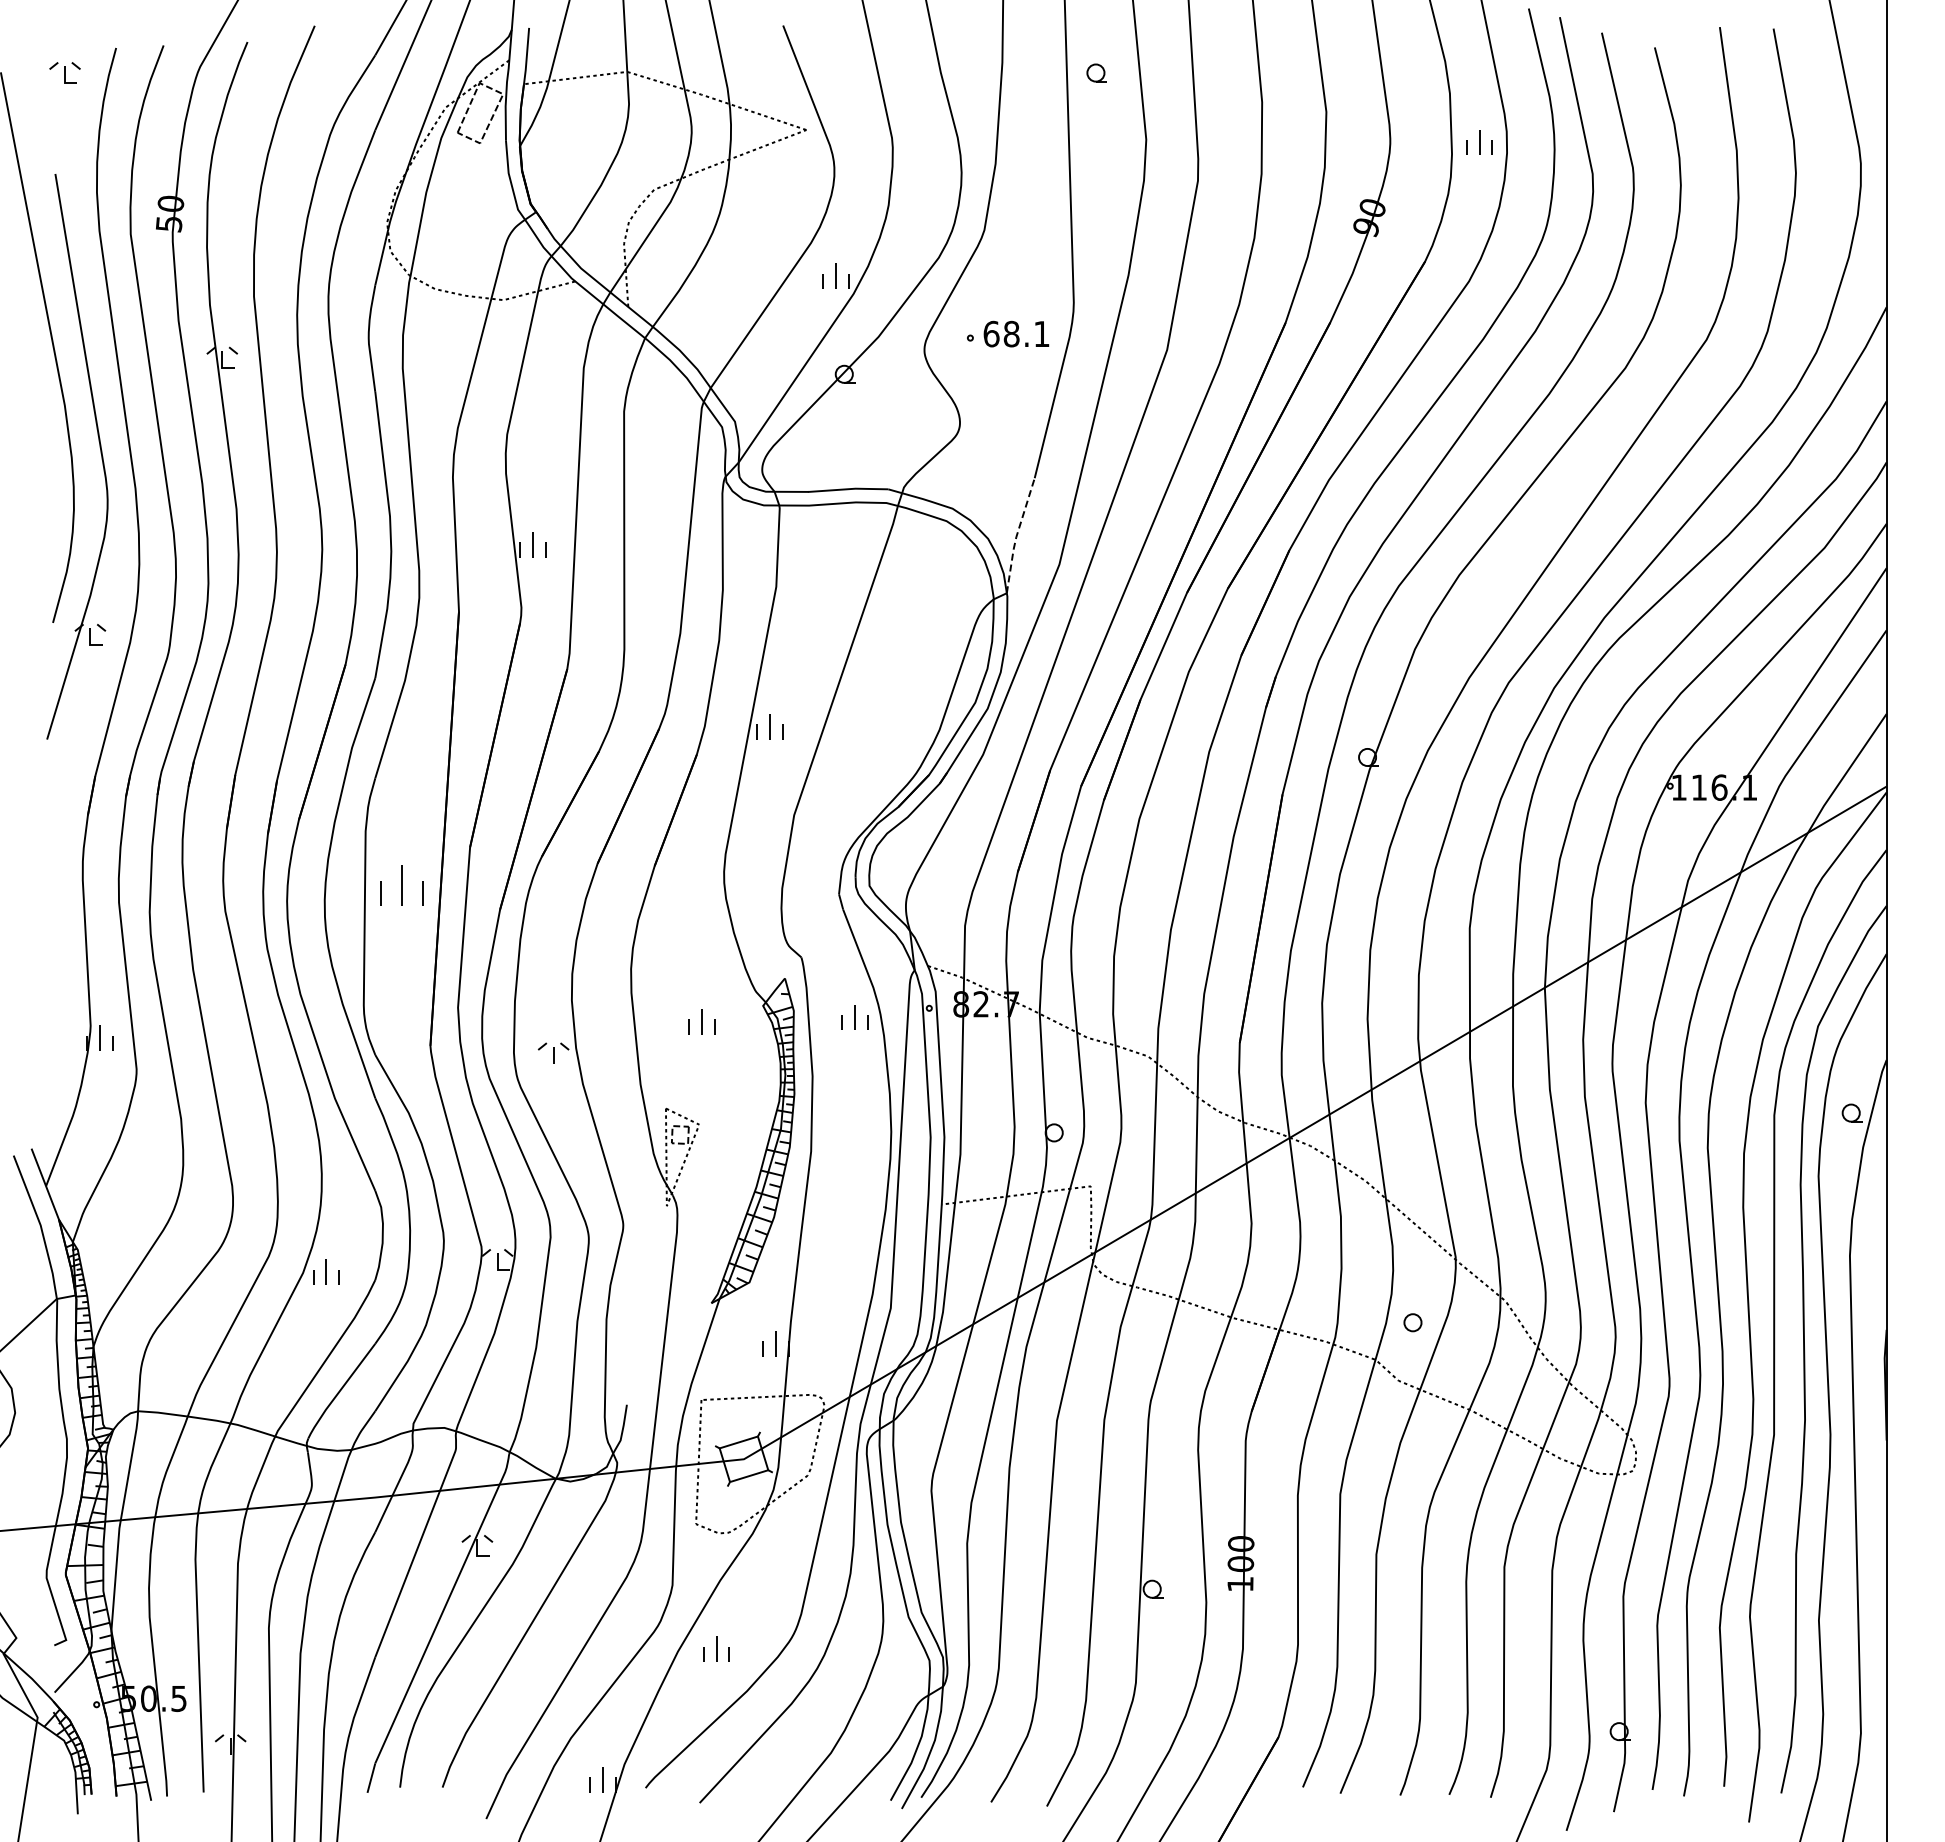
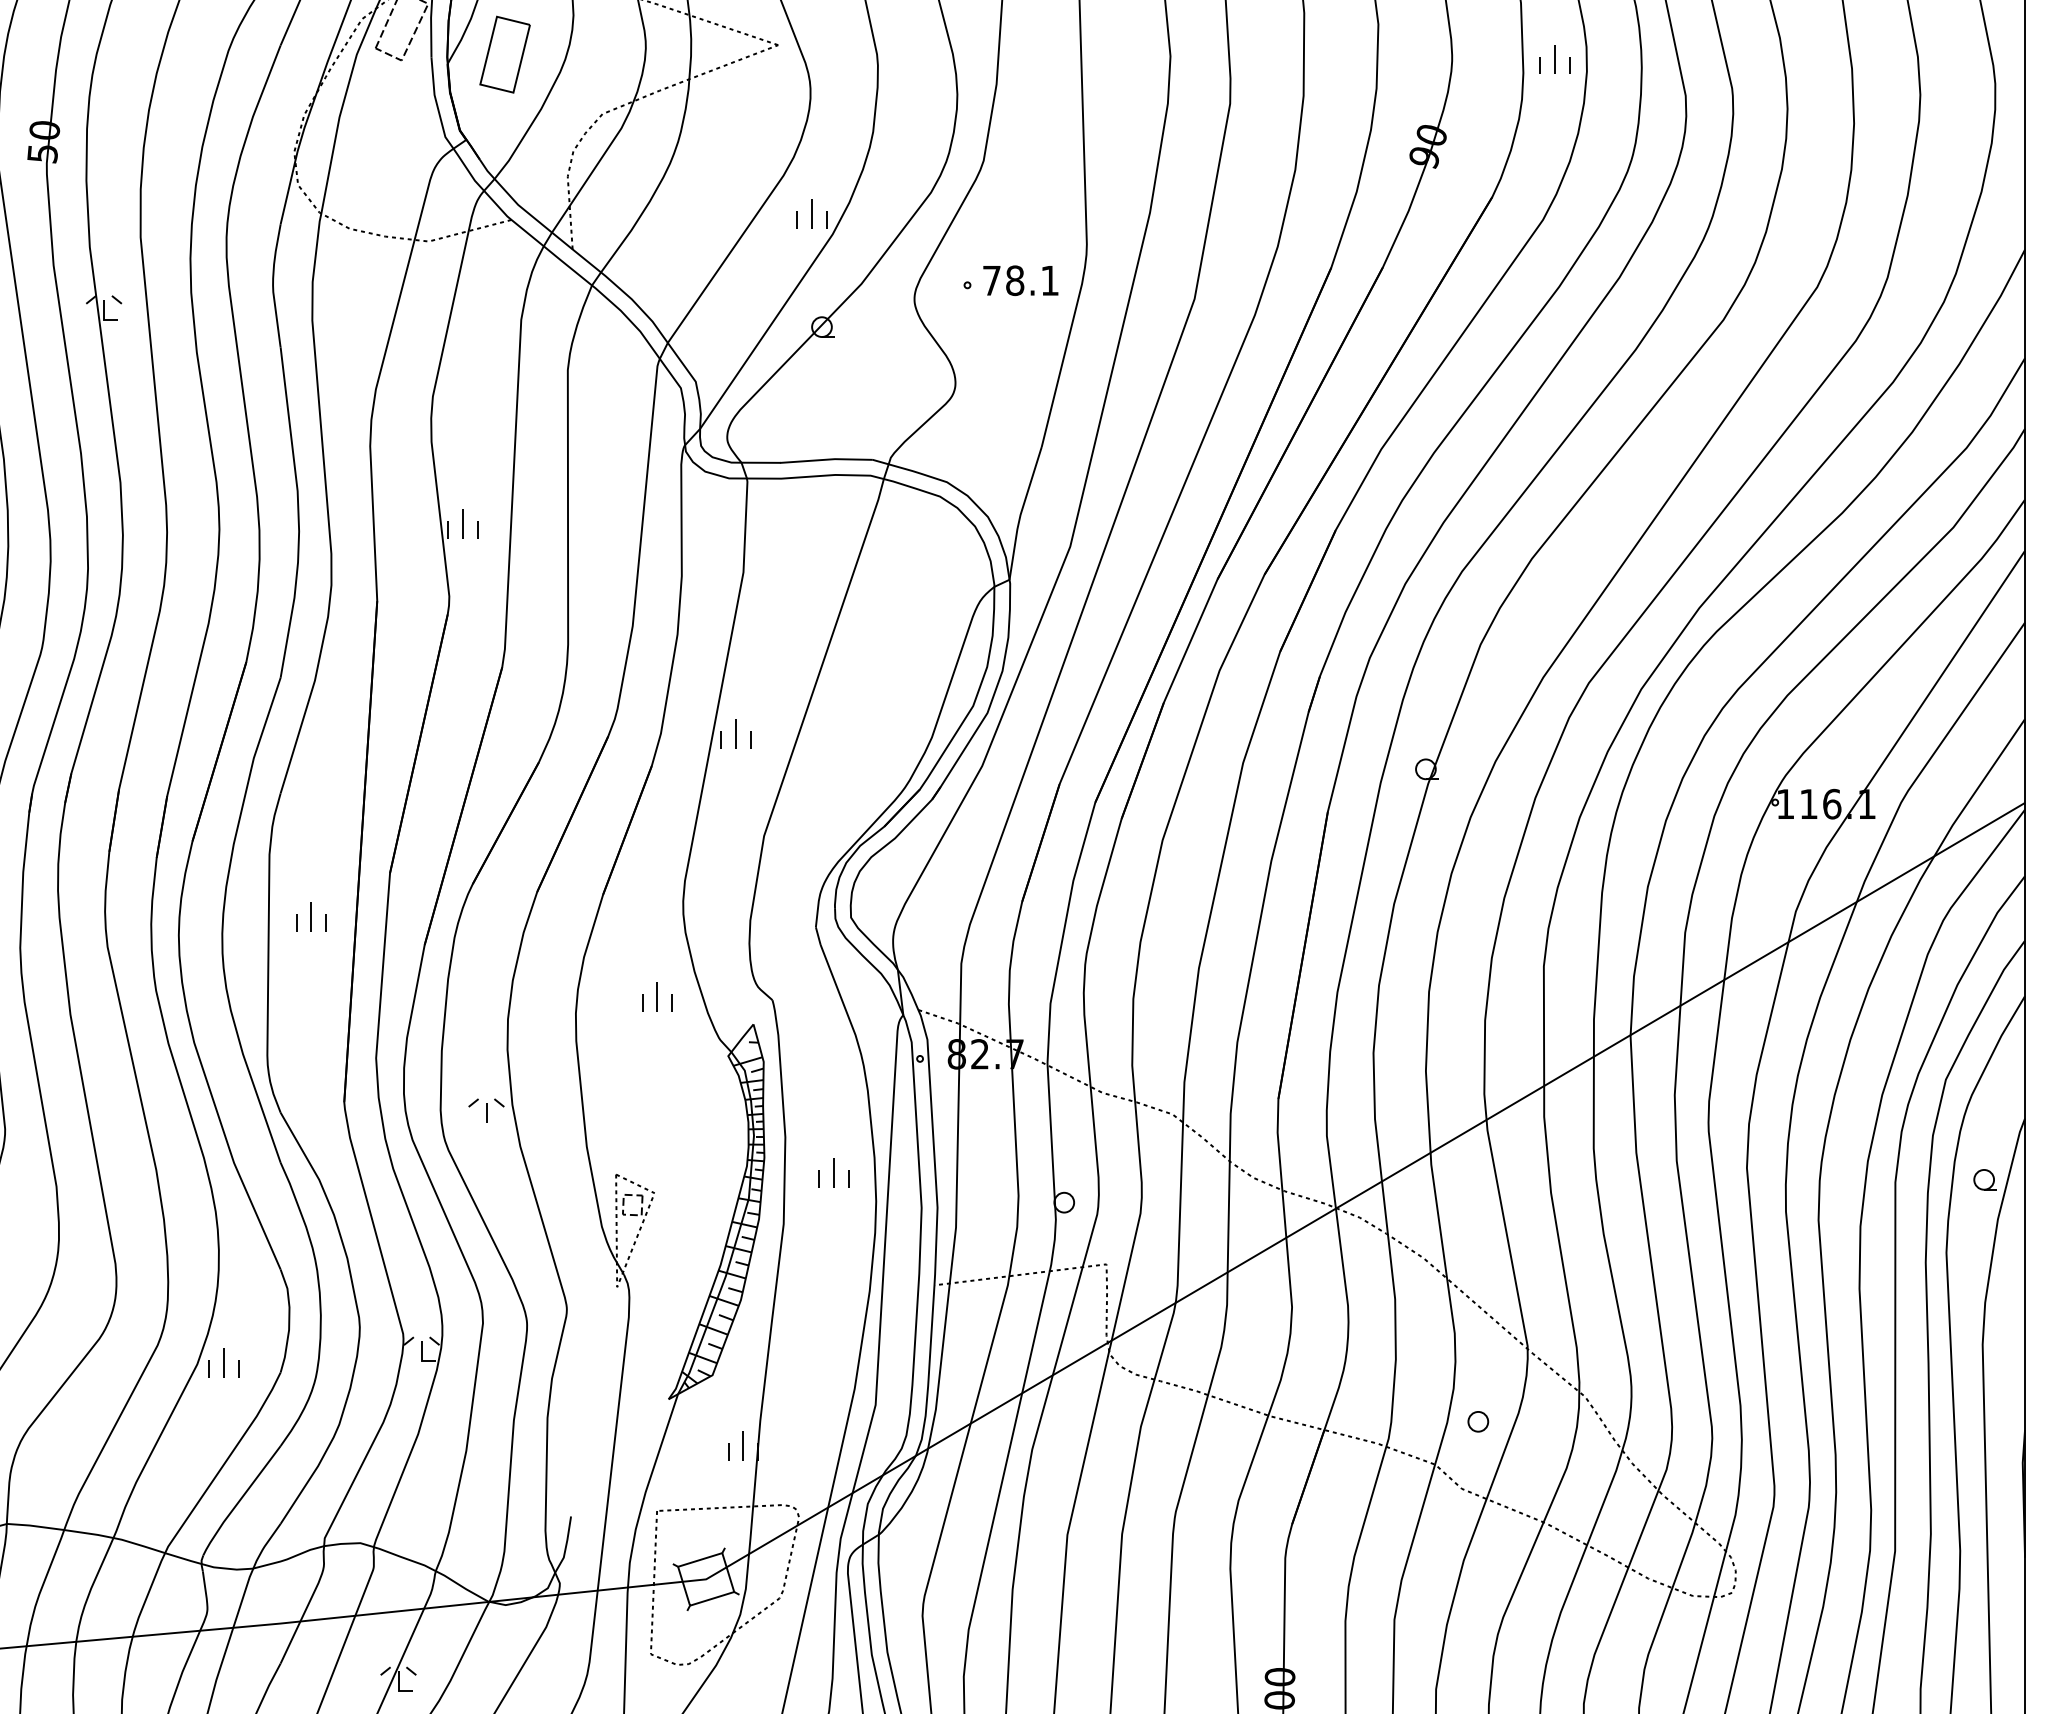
part: (569, 138) -> (504, 54), added
text: (991, 333) -> (991, 280), 68.1 -> 78.1
line: (1016, 536) -> (1020, 514), dashed -> solid
part: (401, 885) -> (310, 917), size x0.62
part: (854, 1017) -> (833, 1173), moved
part: (701, 1021) -> (657, 996), moved

